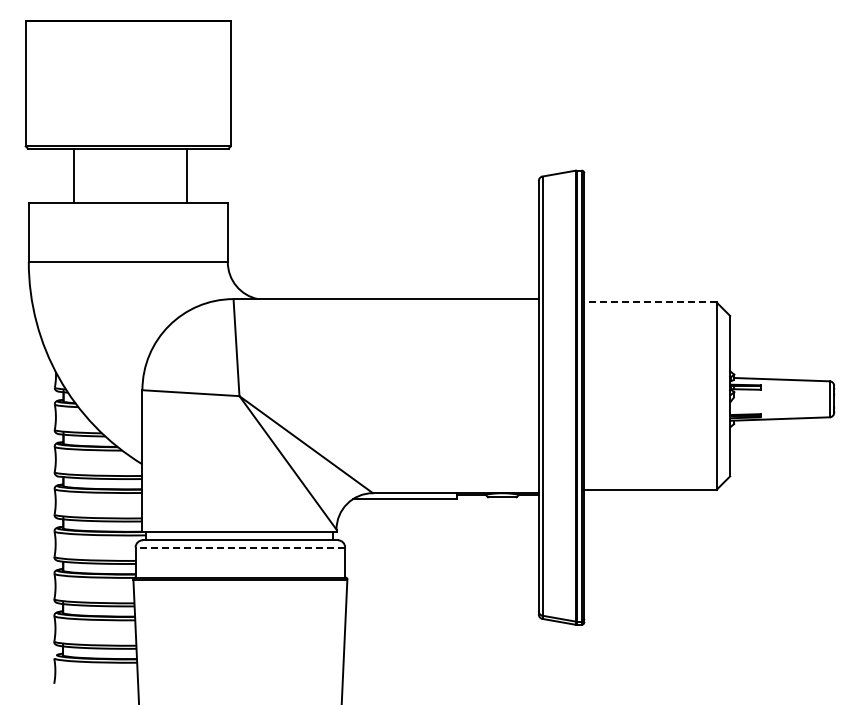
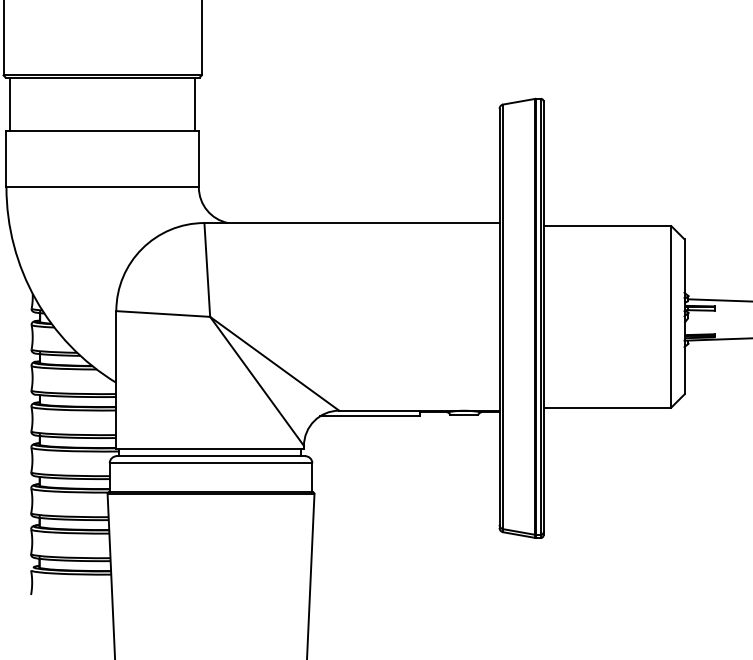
line: (73, 175) -> (10, 103), moved
line: (186, 175) -> (194, 103), moved
line: (649, 302) -> (606, 226), dashed -> solid
line: (240, 547) -> (211, 463), dashed -> solid

